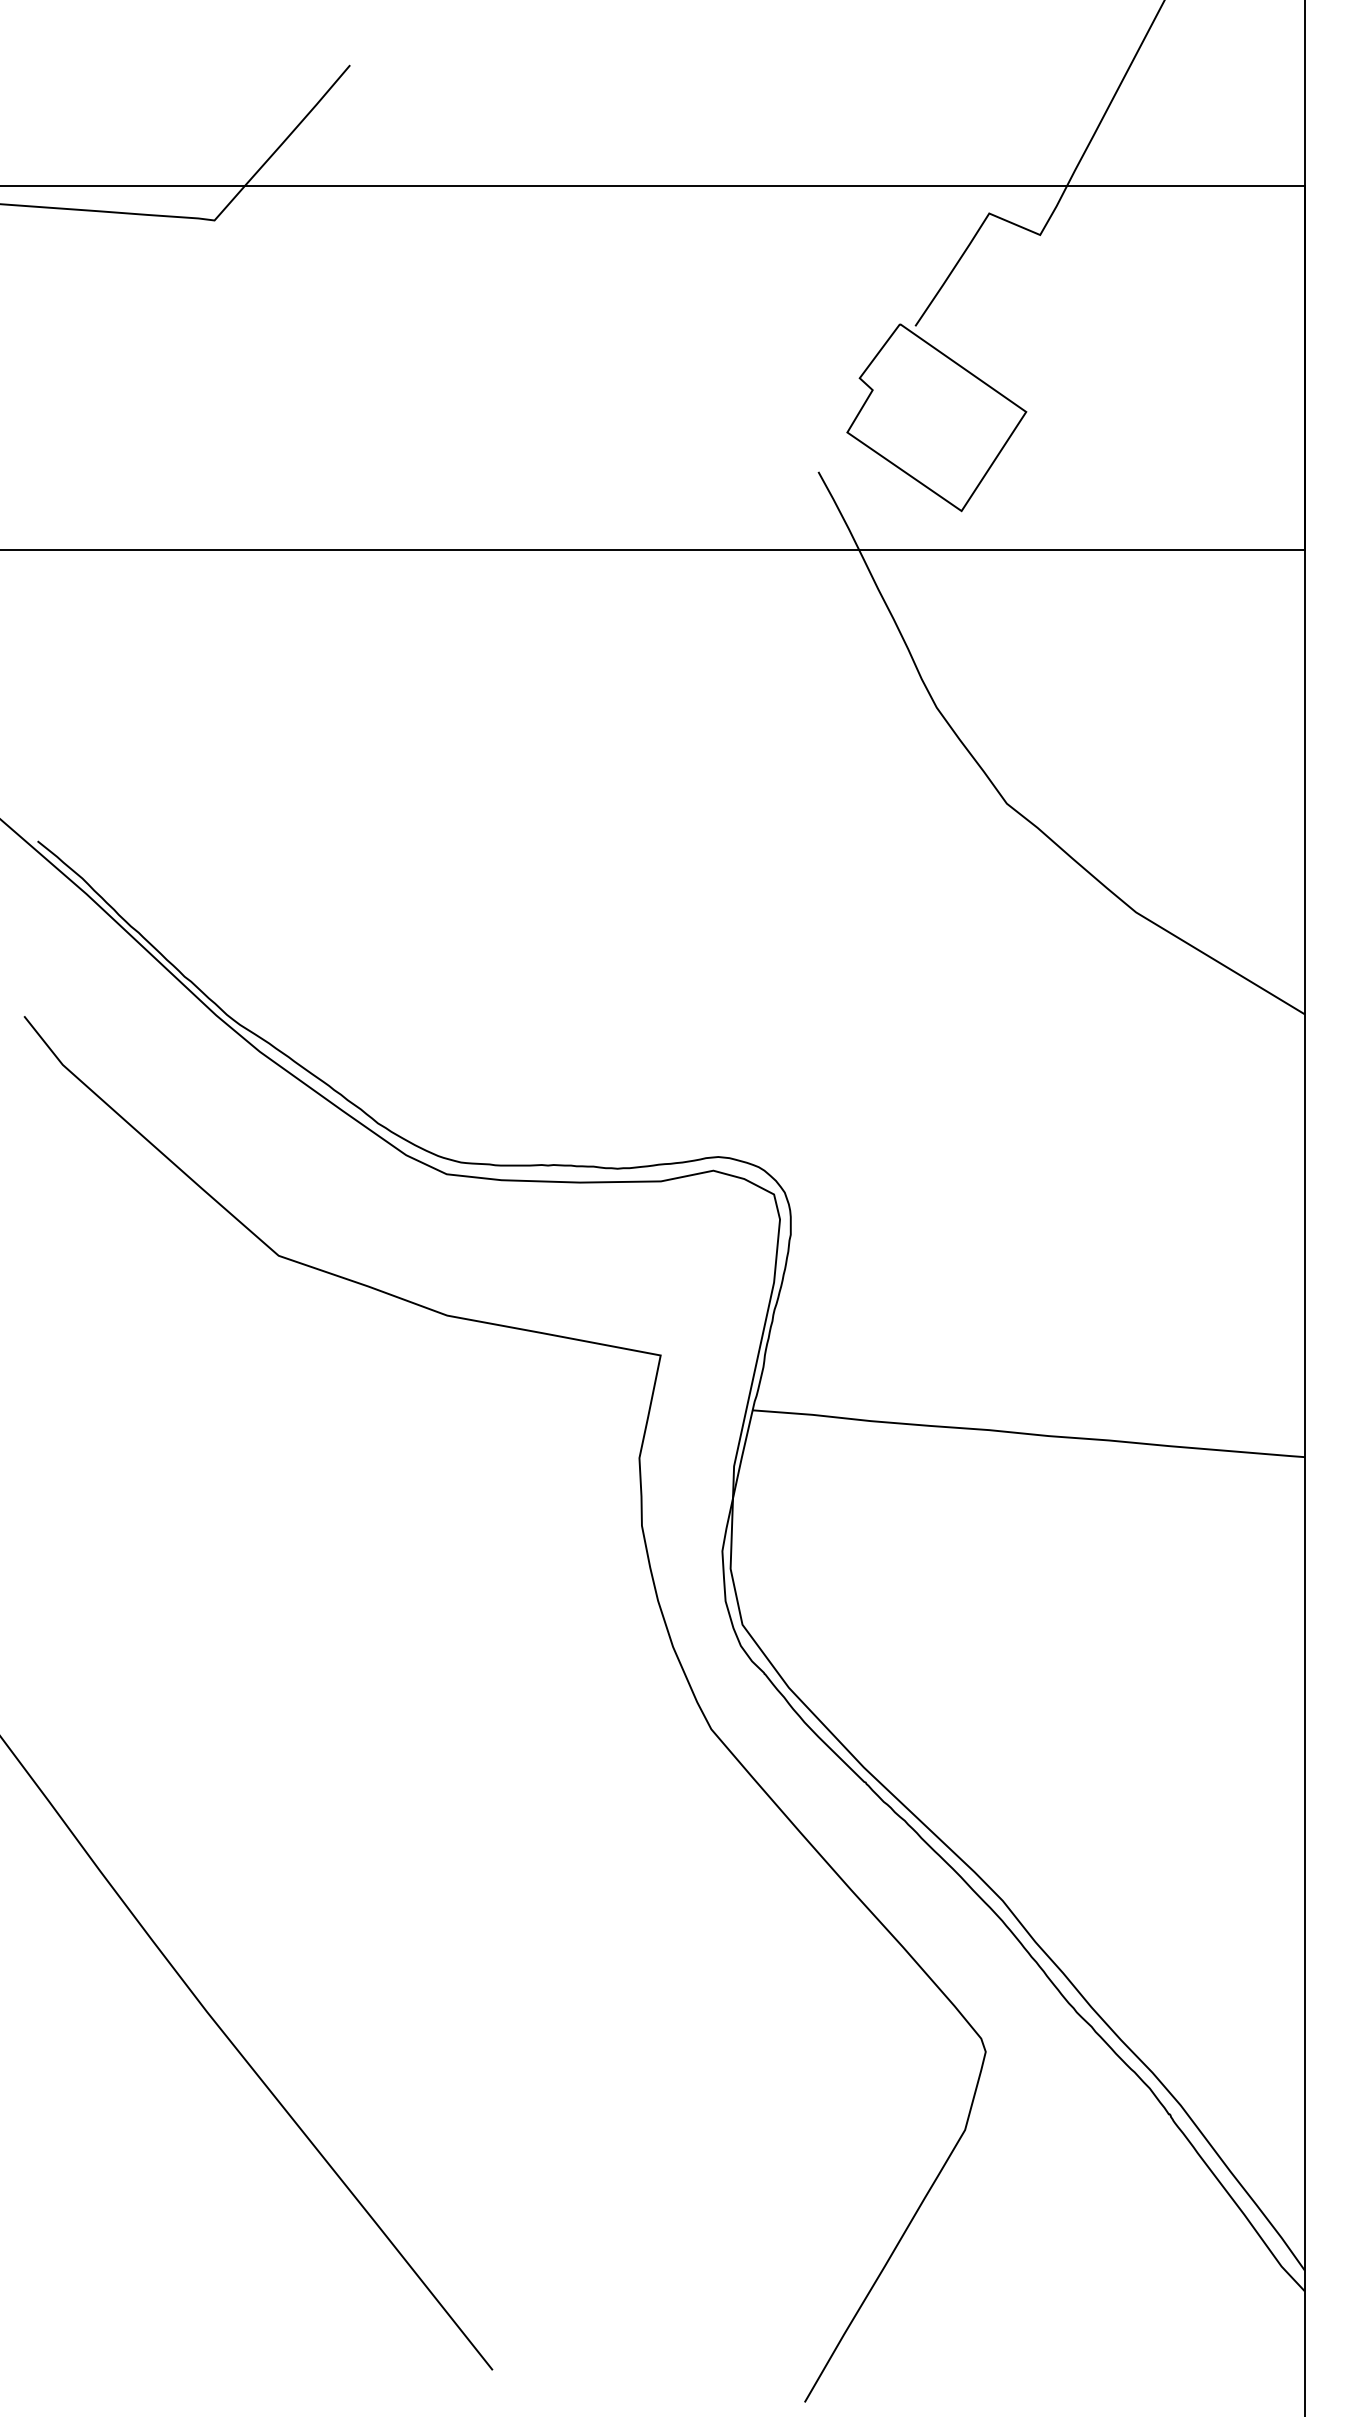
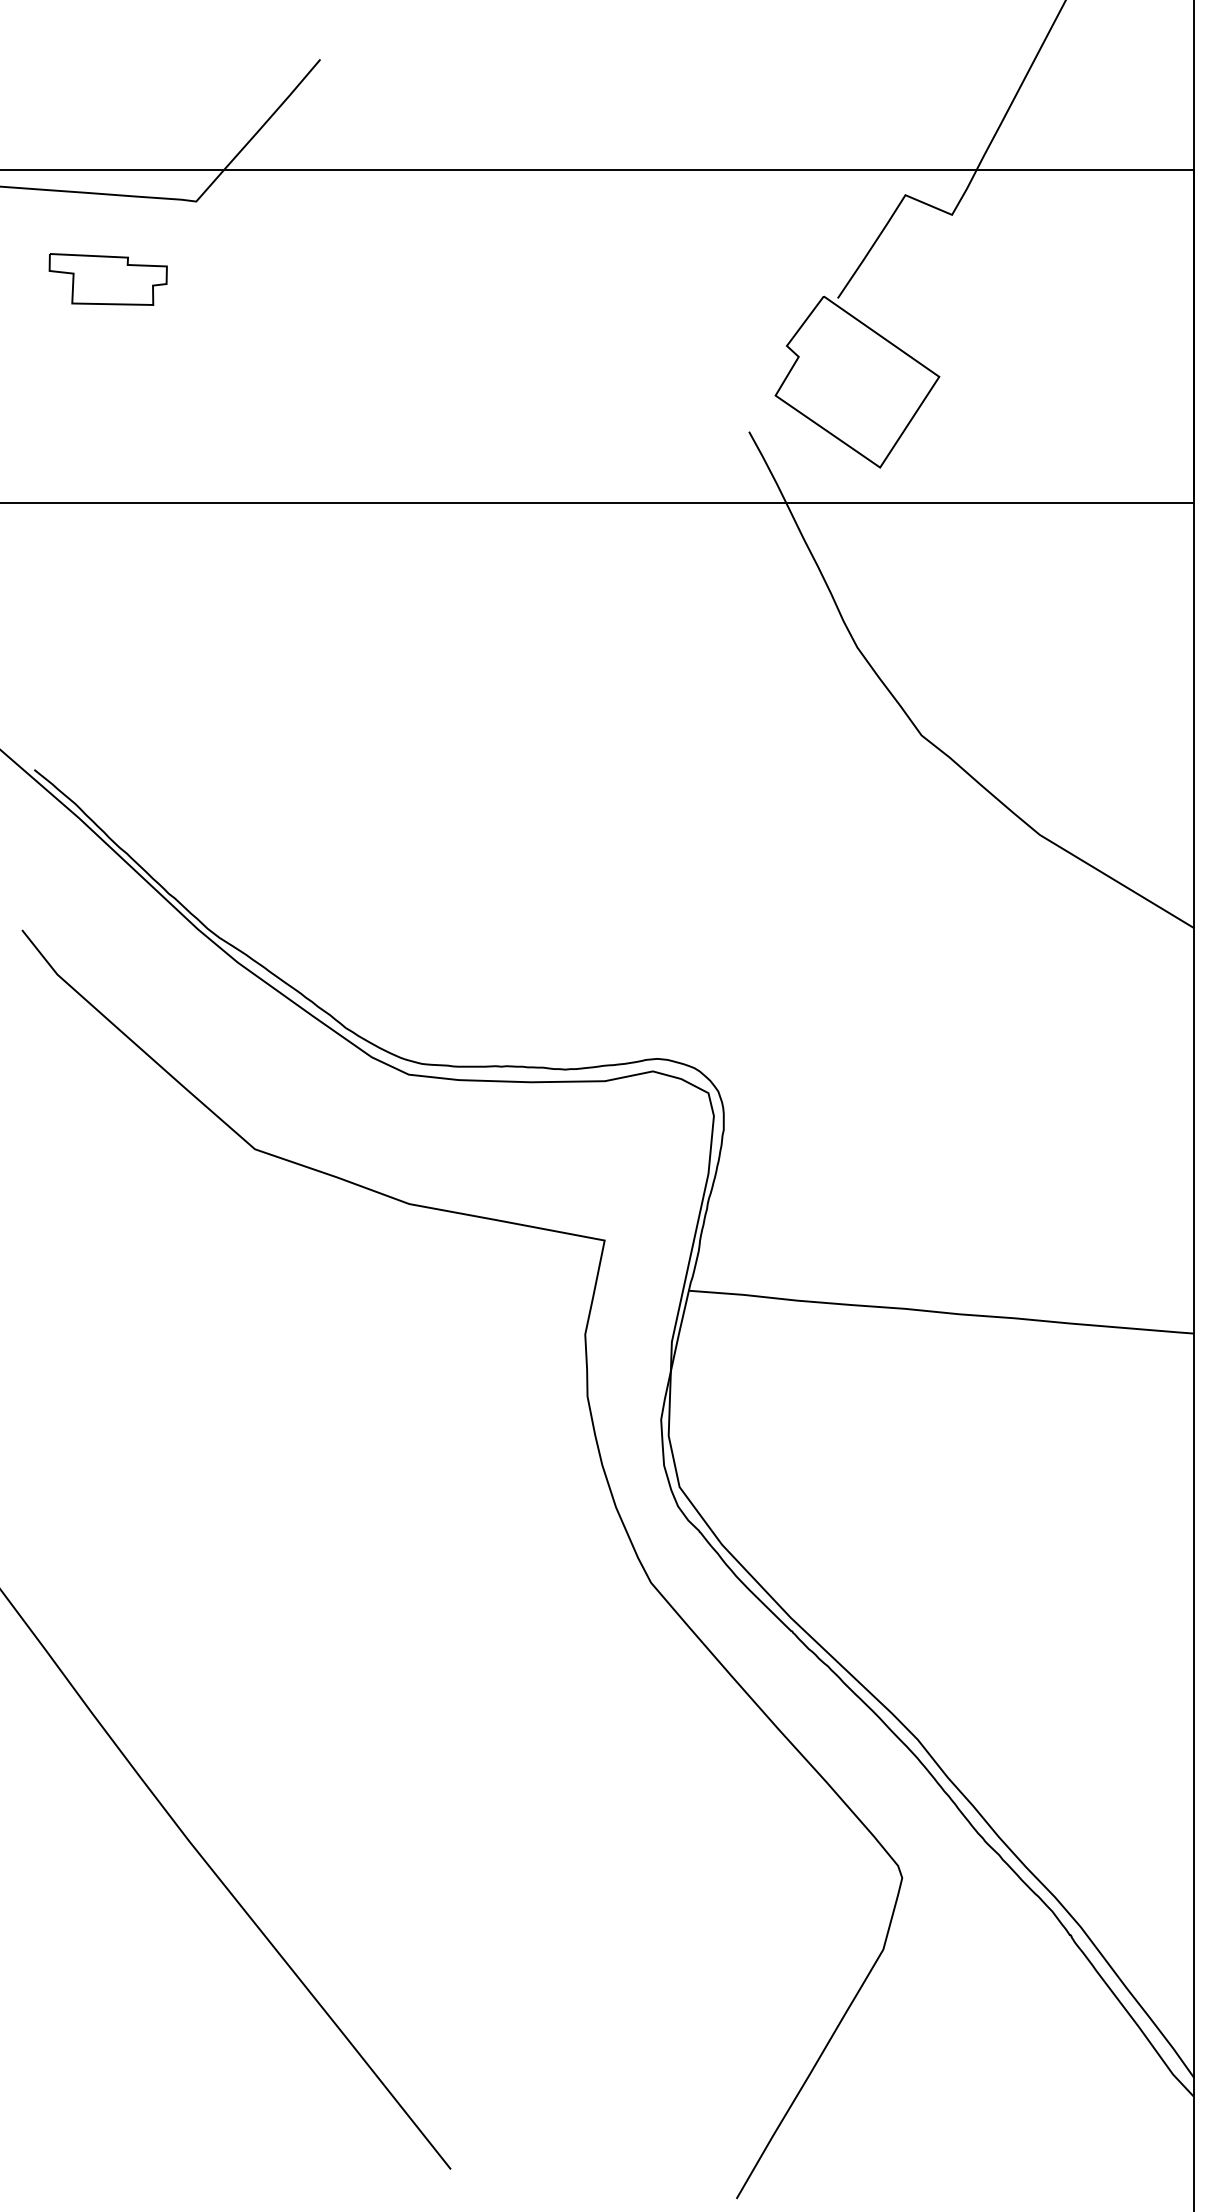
part: (118, 305) -> (108, 279), added

